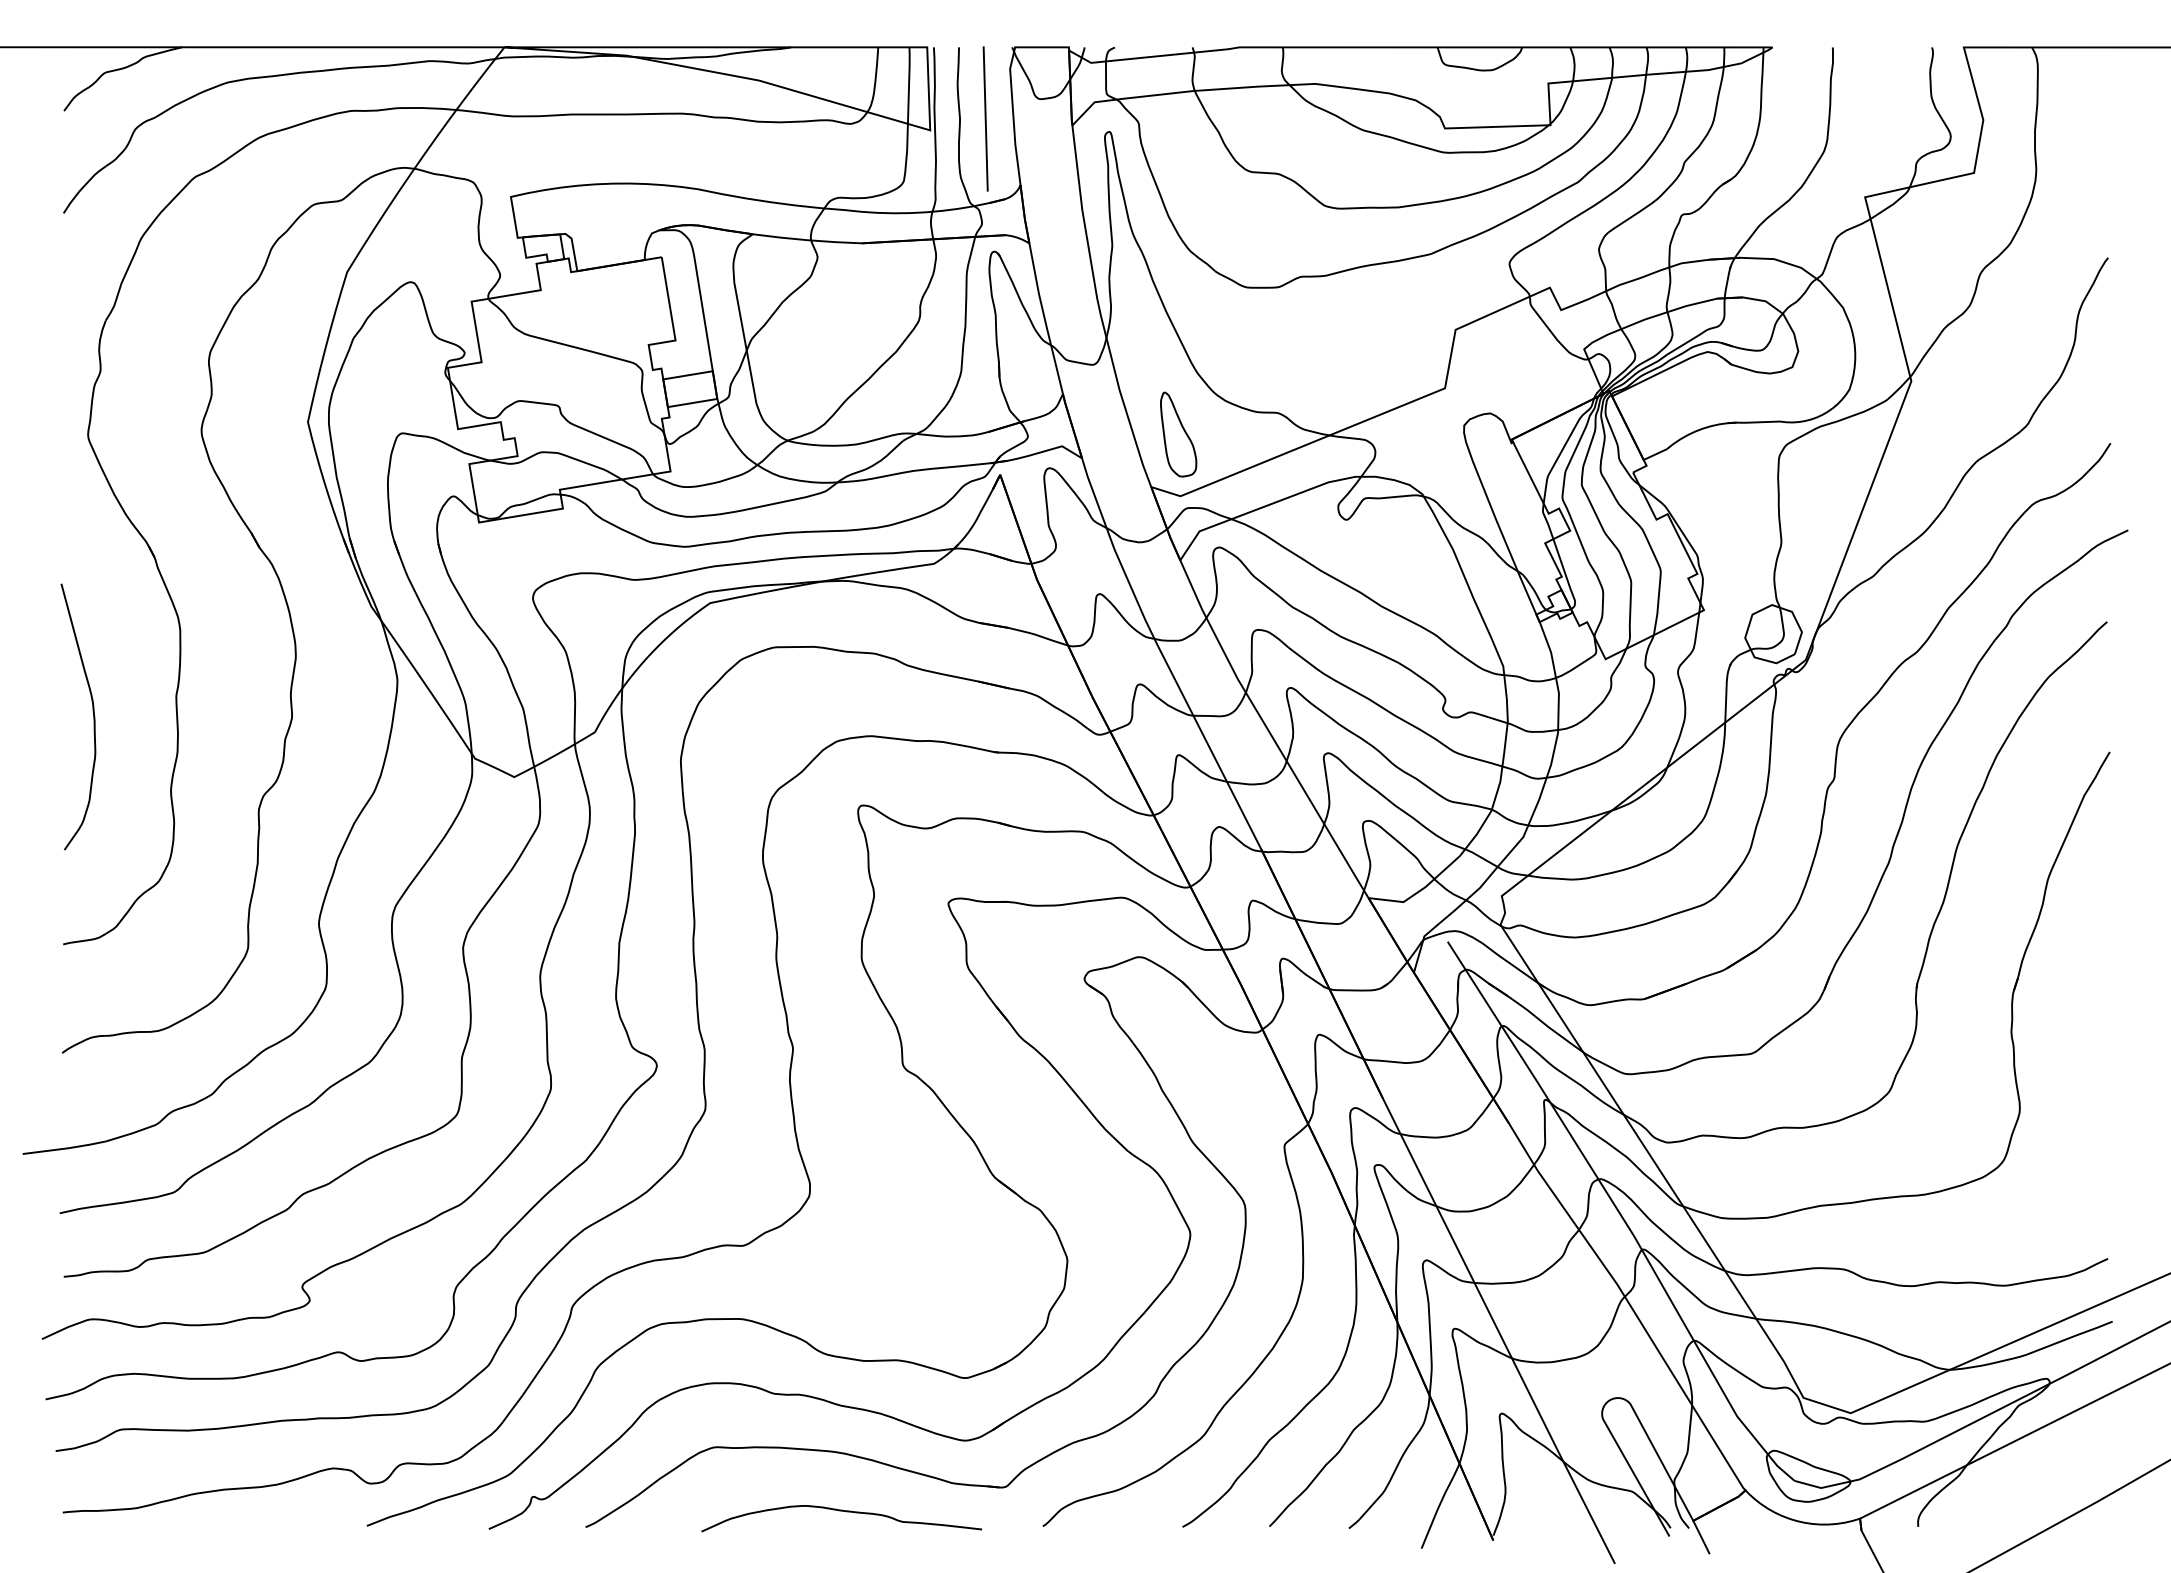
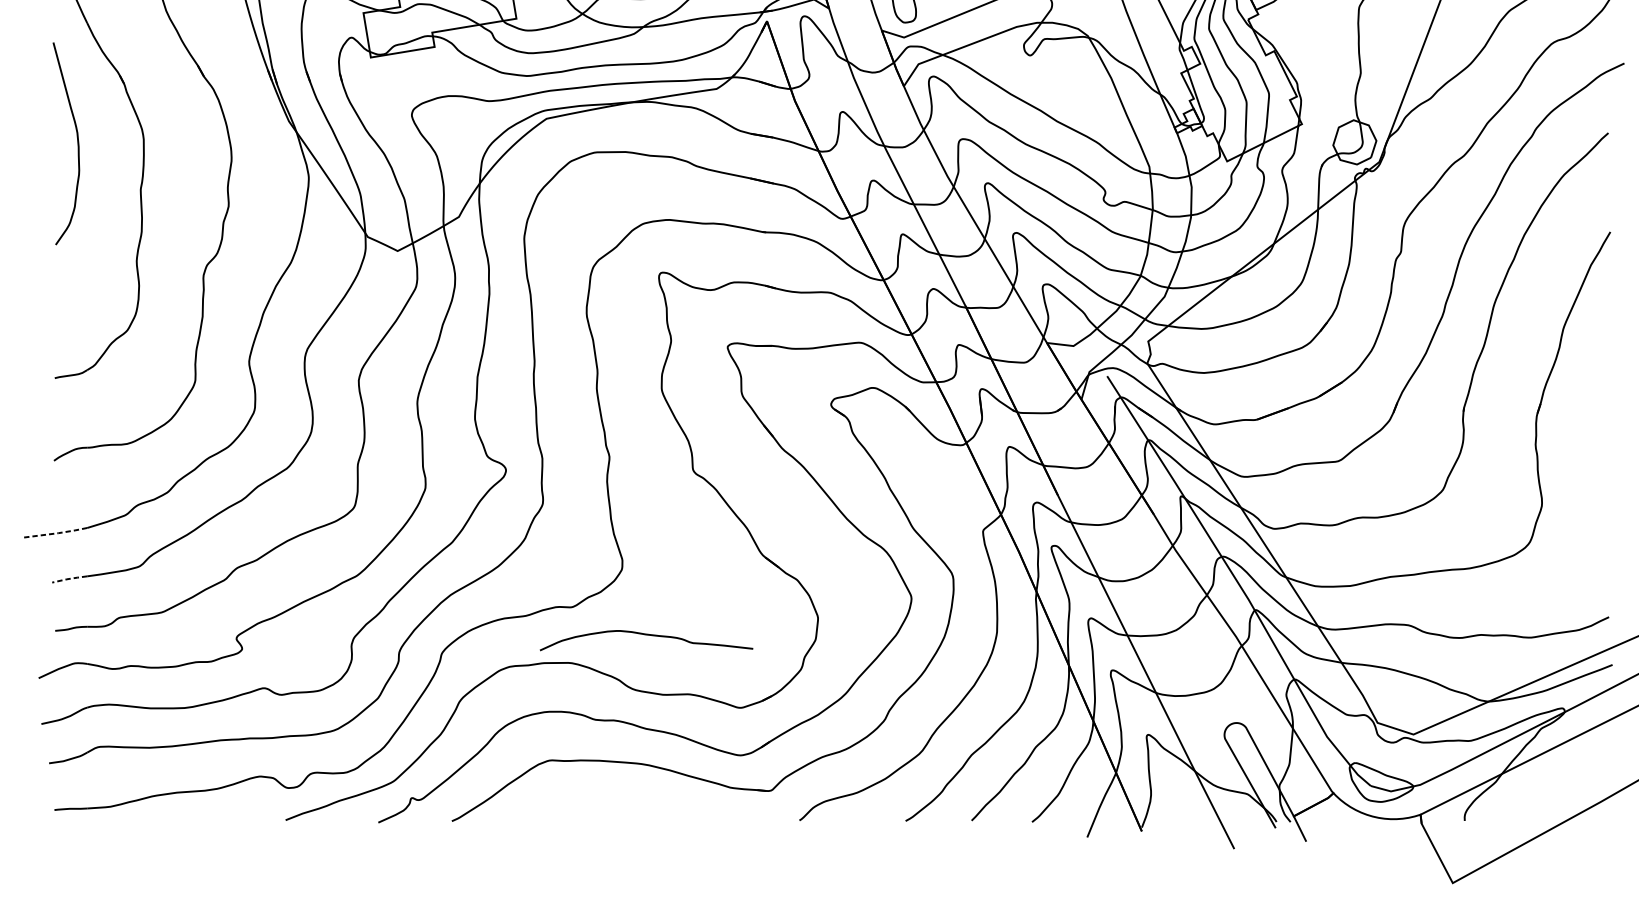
curve: (92, 711) -> (77, 139), moved
line: (66, 1148) -> (57, 533), solid -> dashed
line: (83, 1208) -> (70, 578), solid -> dashed
curve: (841, 1511) -> (646, 635), moved

